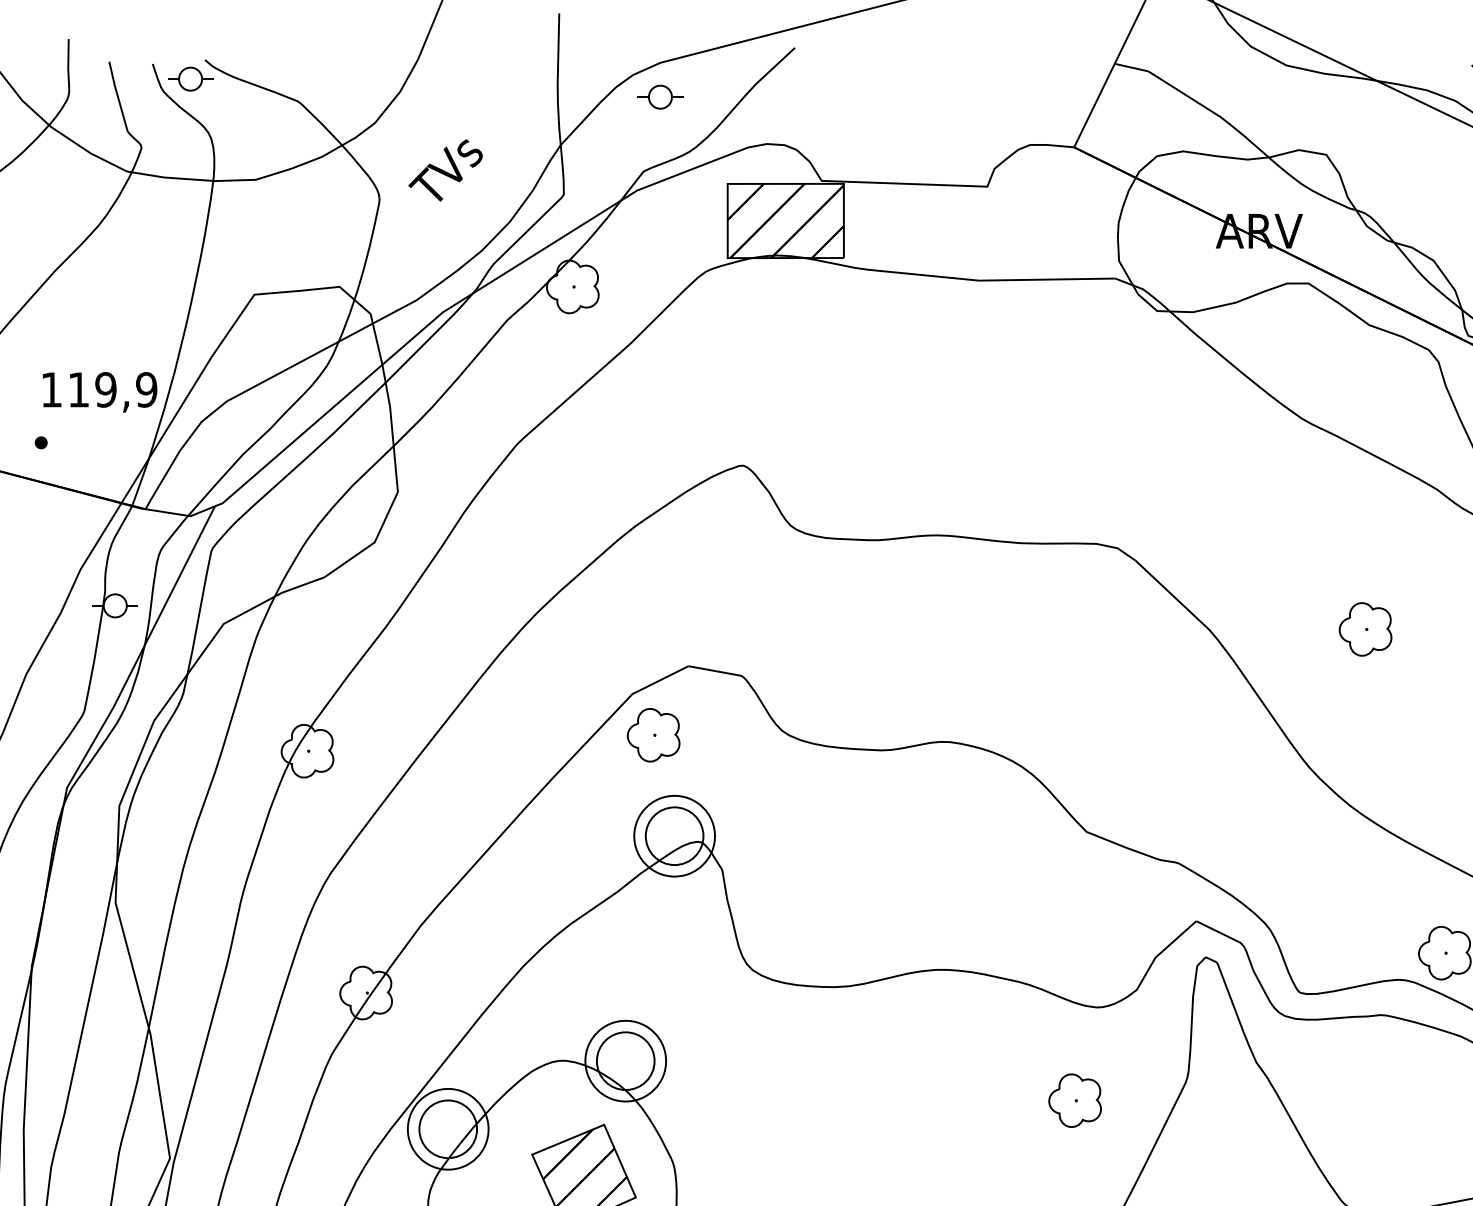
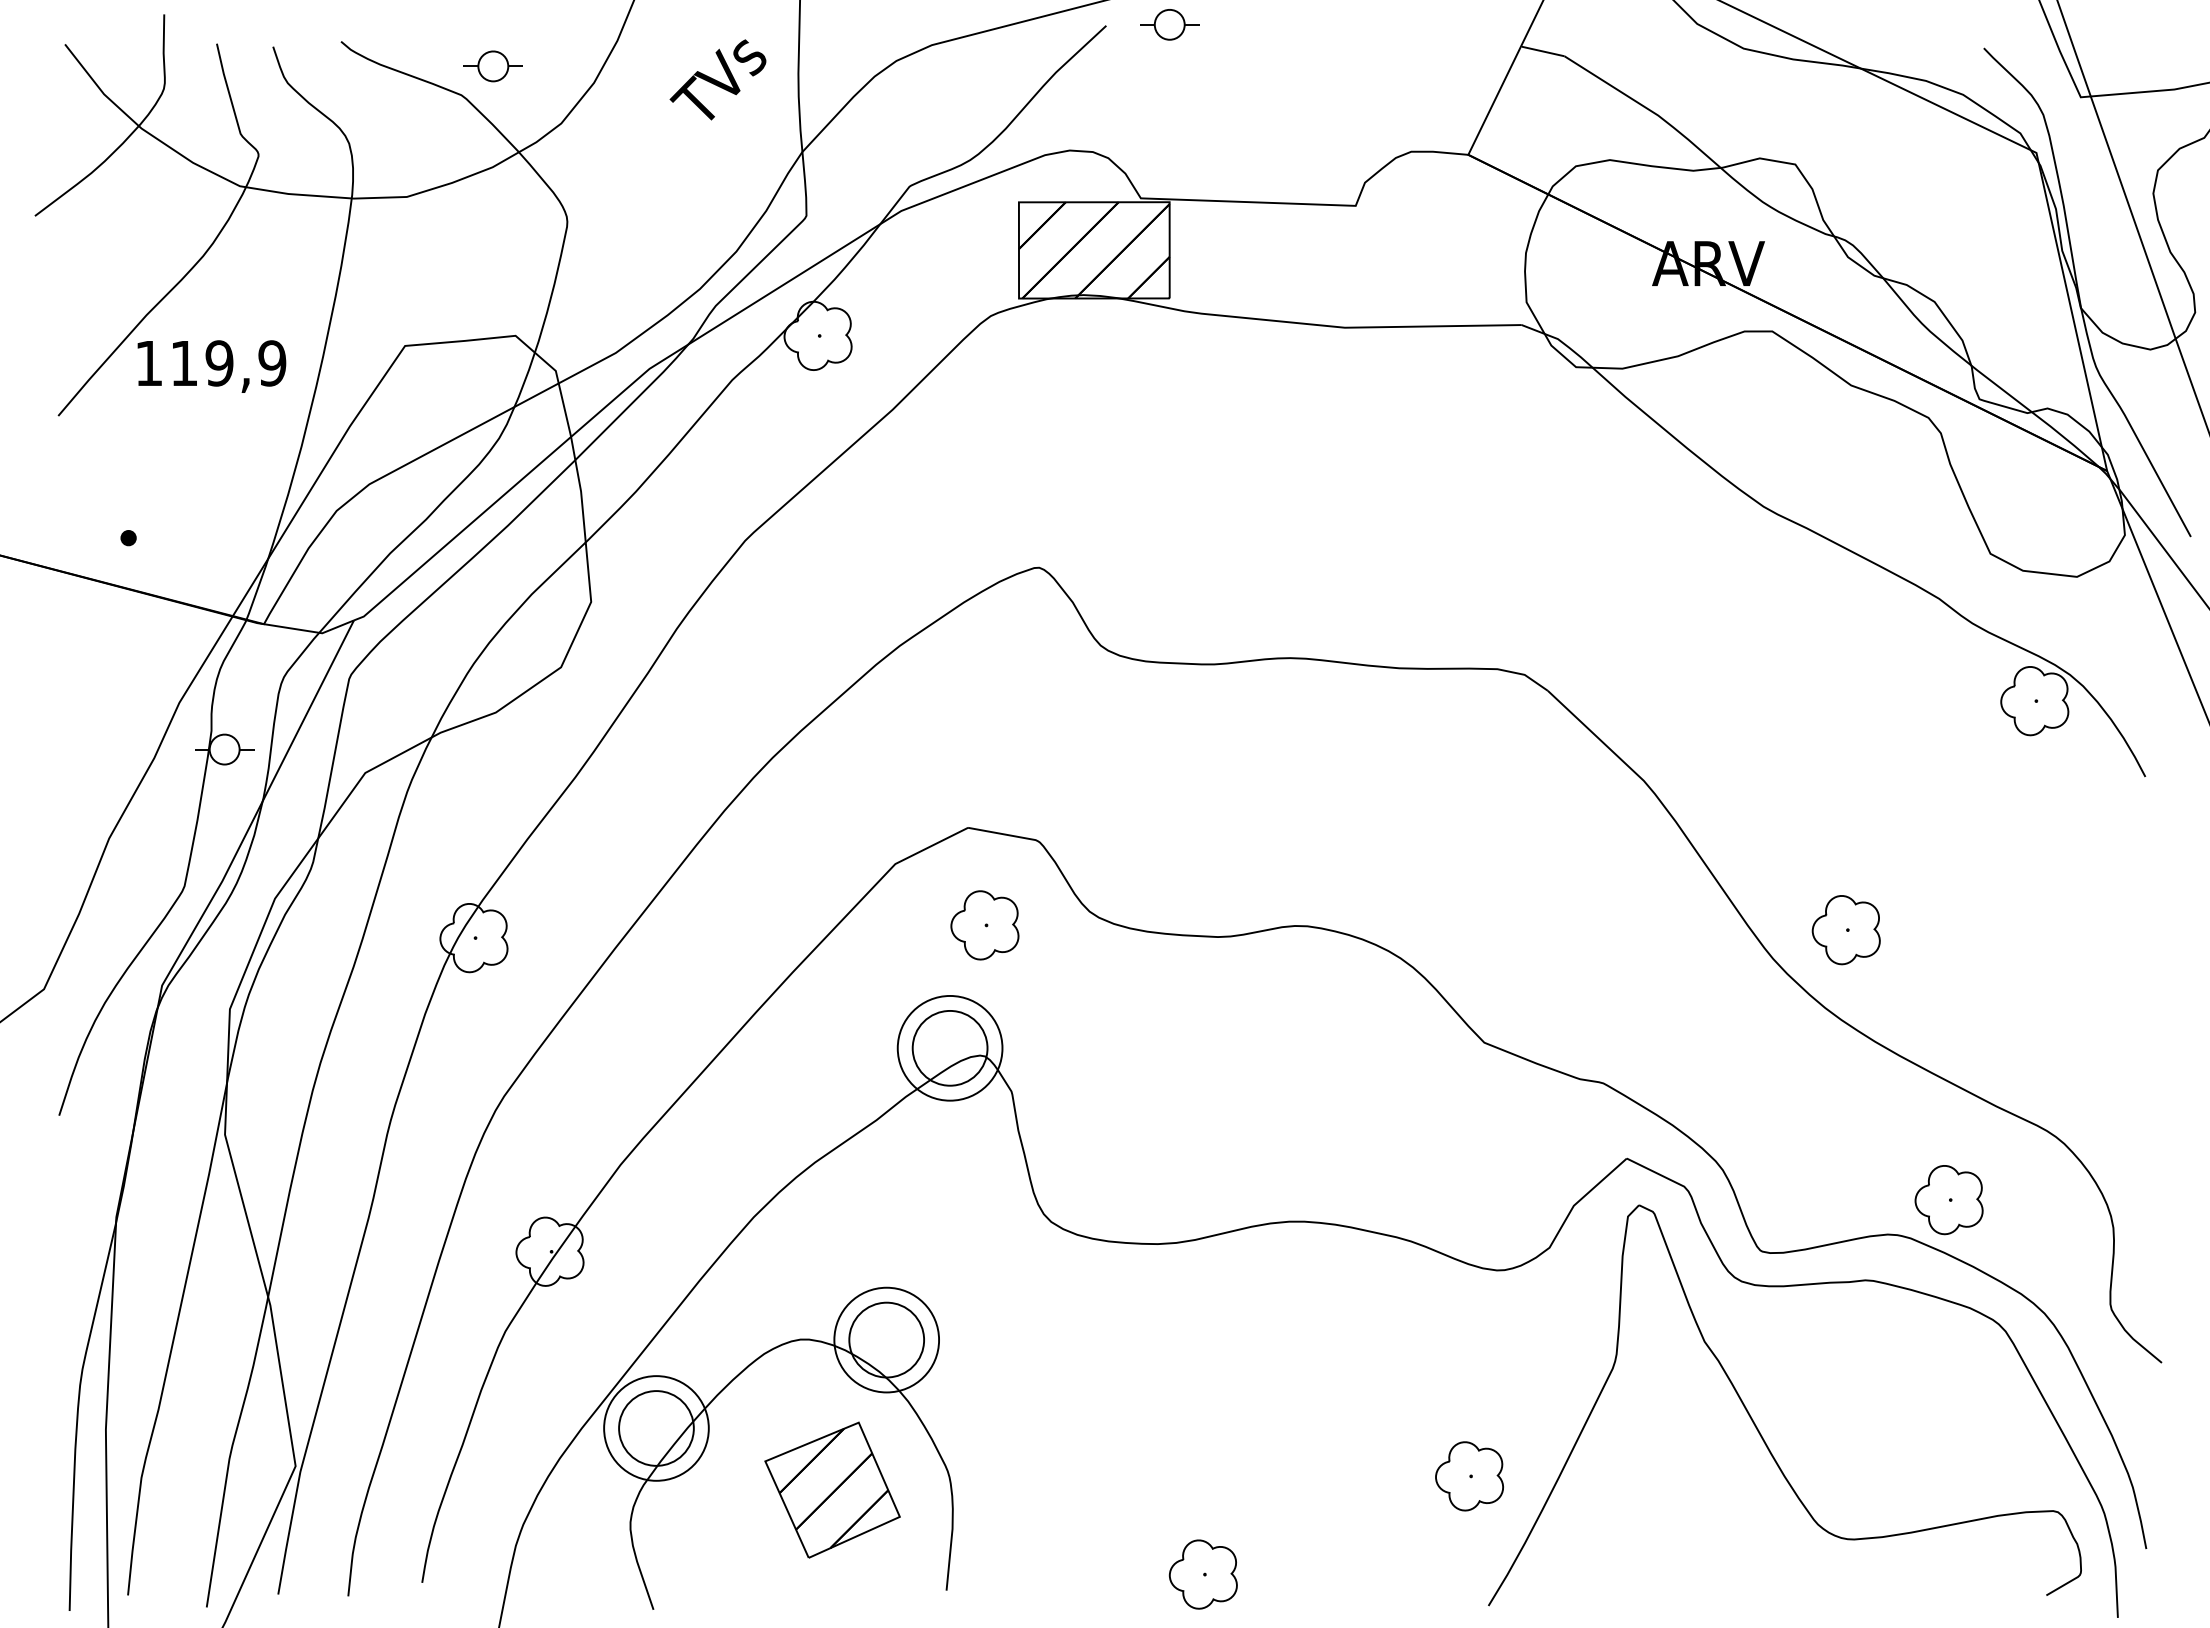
part: (189, 79) -> (492, 66), moved
part: (660, 96) -> (1169, 24), moved
text: (445, 170) -> (717, 79), moved
text: (99, 392) -> (211, 366), moved
part: (1364, 629) -> (1845, 930), moved
part: (653, 735) -> (984, 925), moved
part: (1075, 1100) -> (1469, 1476), moved

